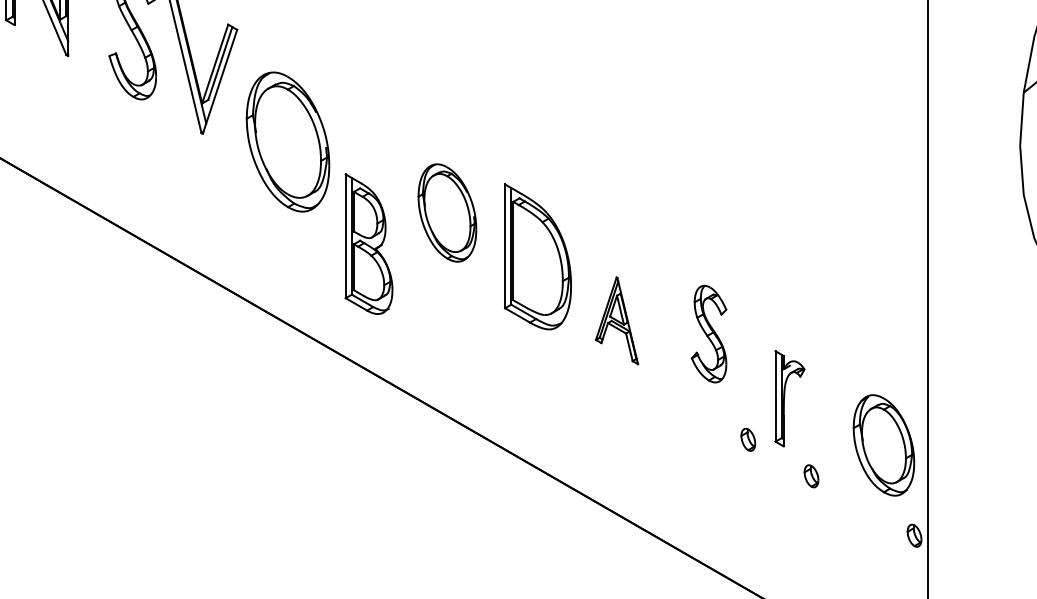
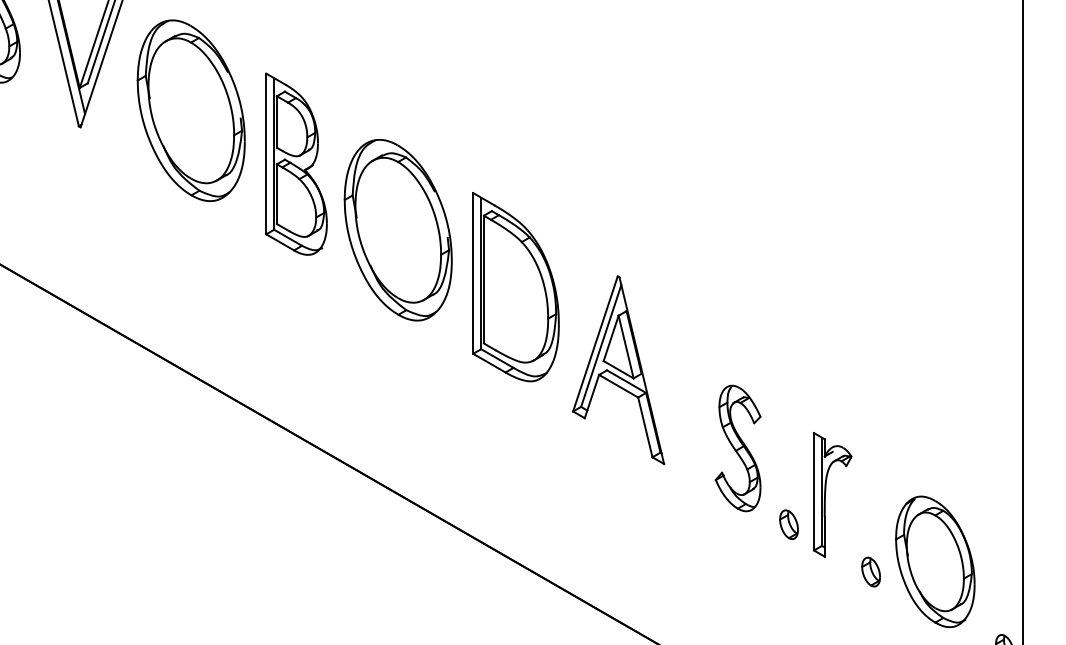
part: (287, 141) -> (190, 110), moved
part: (447, 212) -> (398, 229), size x1.43
part: (368, 243) -> (295, 163), moved
part: (616, 320) -> (617, 369), size x1.67
part: (708, 333) -> (737, 447), moved
part: (789, 398) -> (832, 494), moved
part: (883, 445) -> (934, 561), moved

